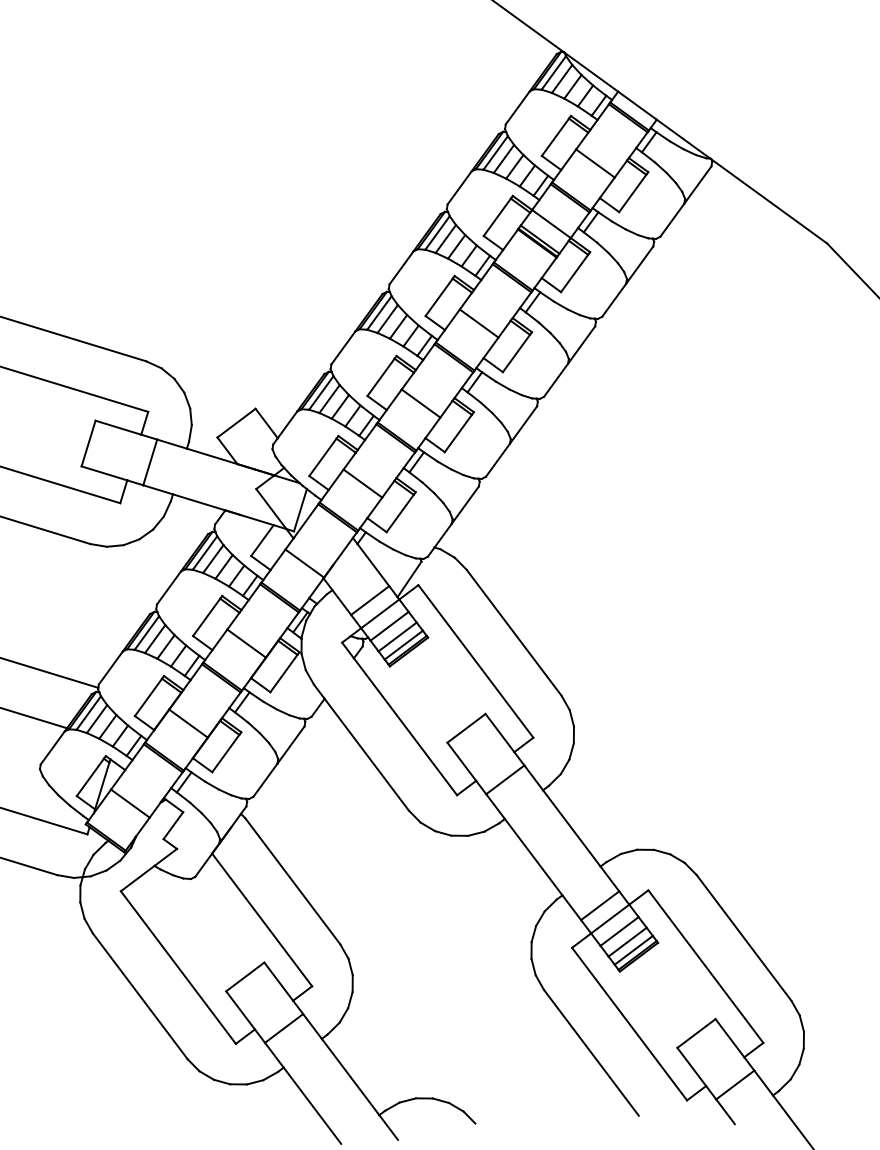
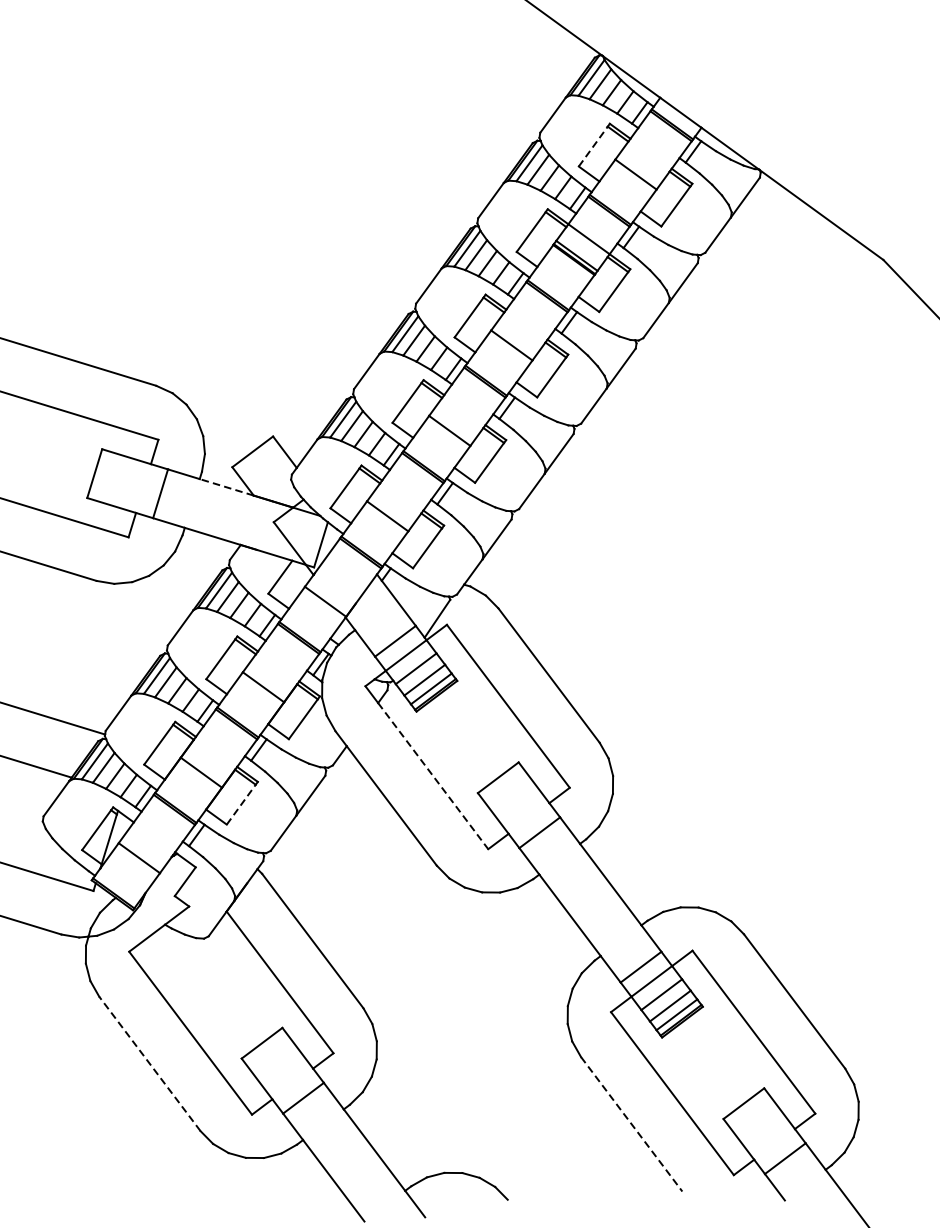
line: (555, 136) -> (593, 145), solid -> dashed
line: (211, 456) -> (225, 487), solid -> dashed
line: (405, 726) -> (433, 775), solid -> dashed
line: (226, 753) -> (242, 804), solid -> dashed
line: (140, 996) -> (150, 1064), solid -> dashed
line: (591, 1052) -> (631, 1123), solid -> dashed

